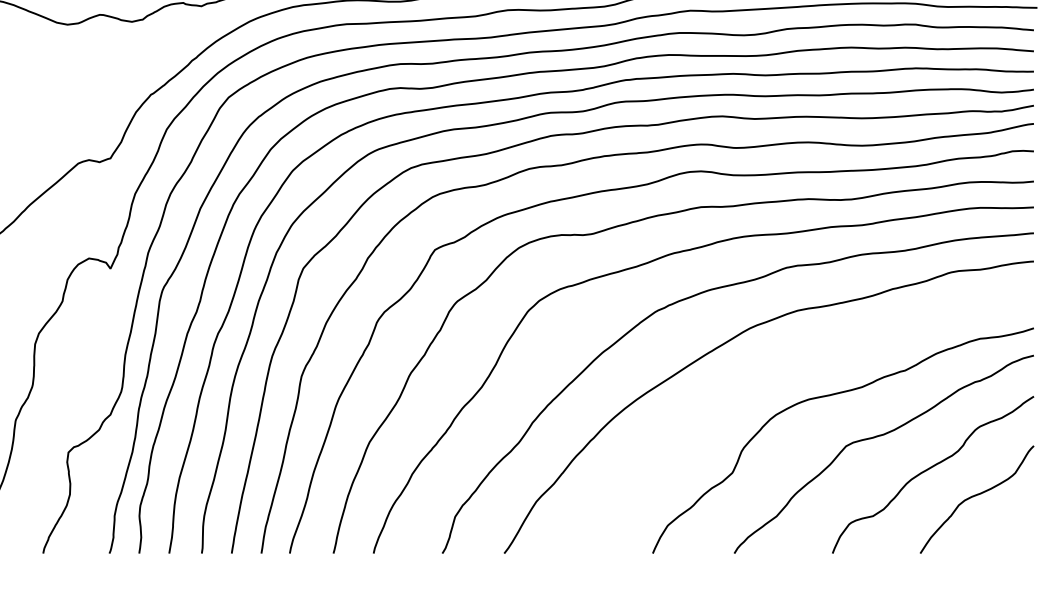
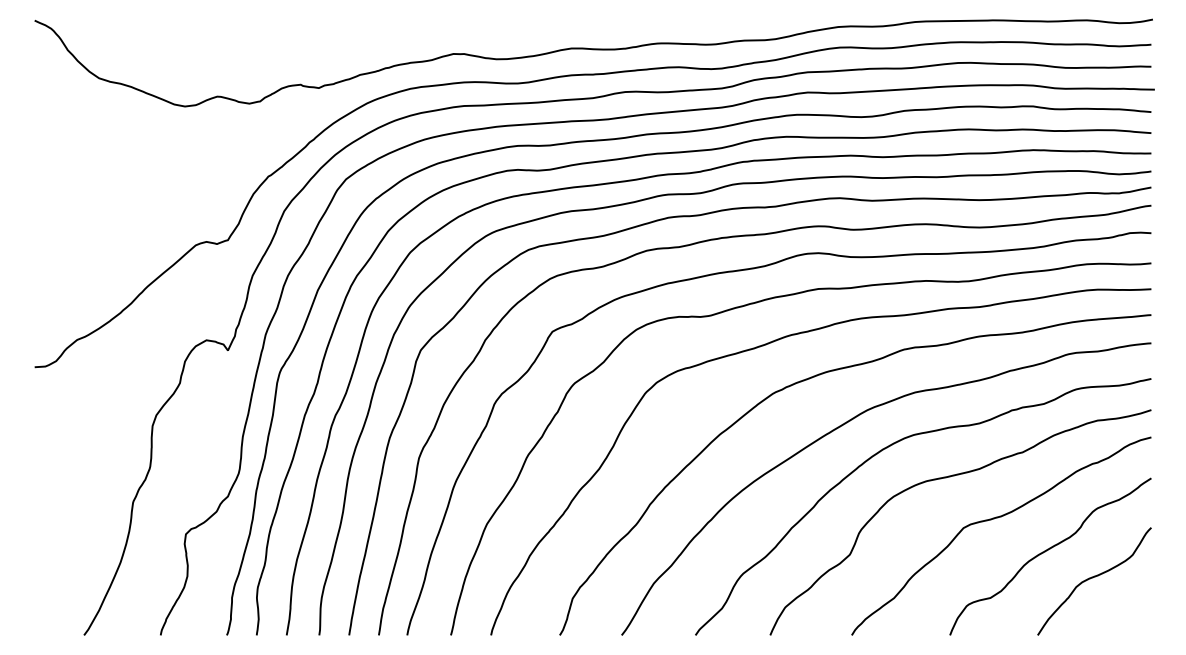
curve: (770, 366) -> (887, 448), added

